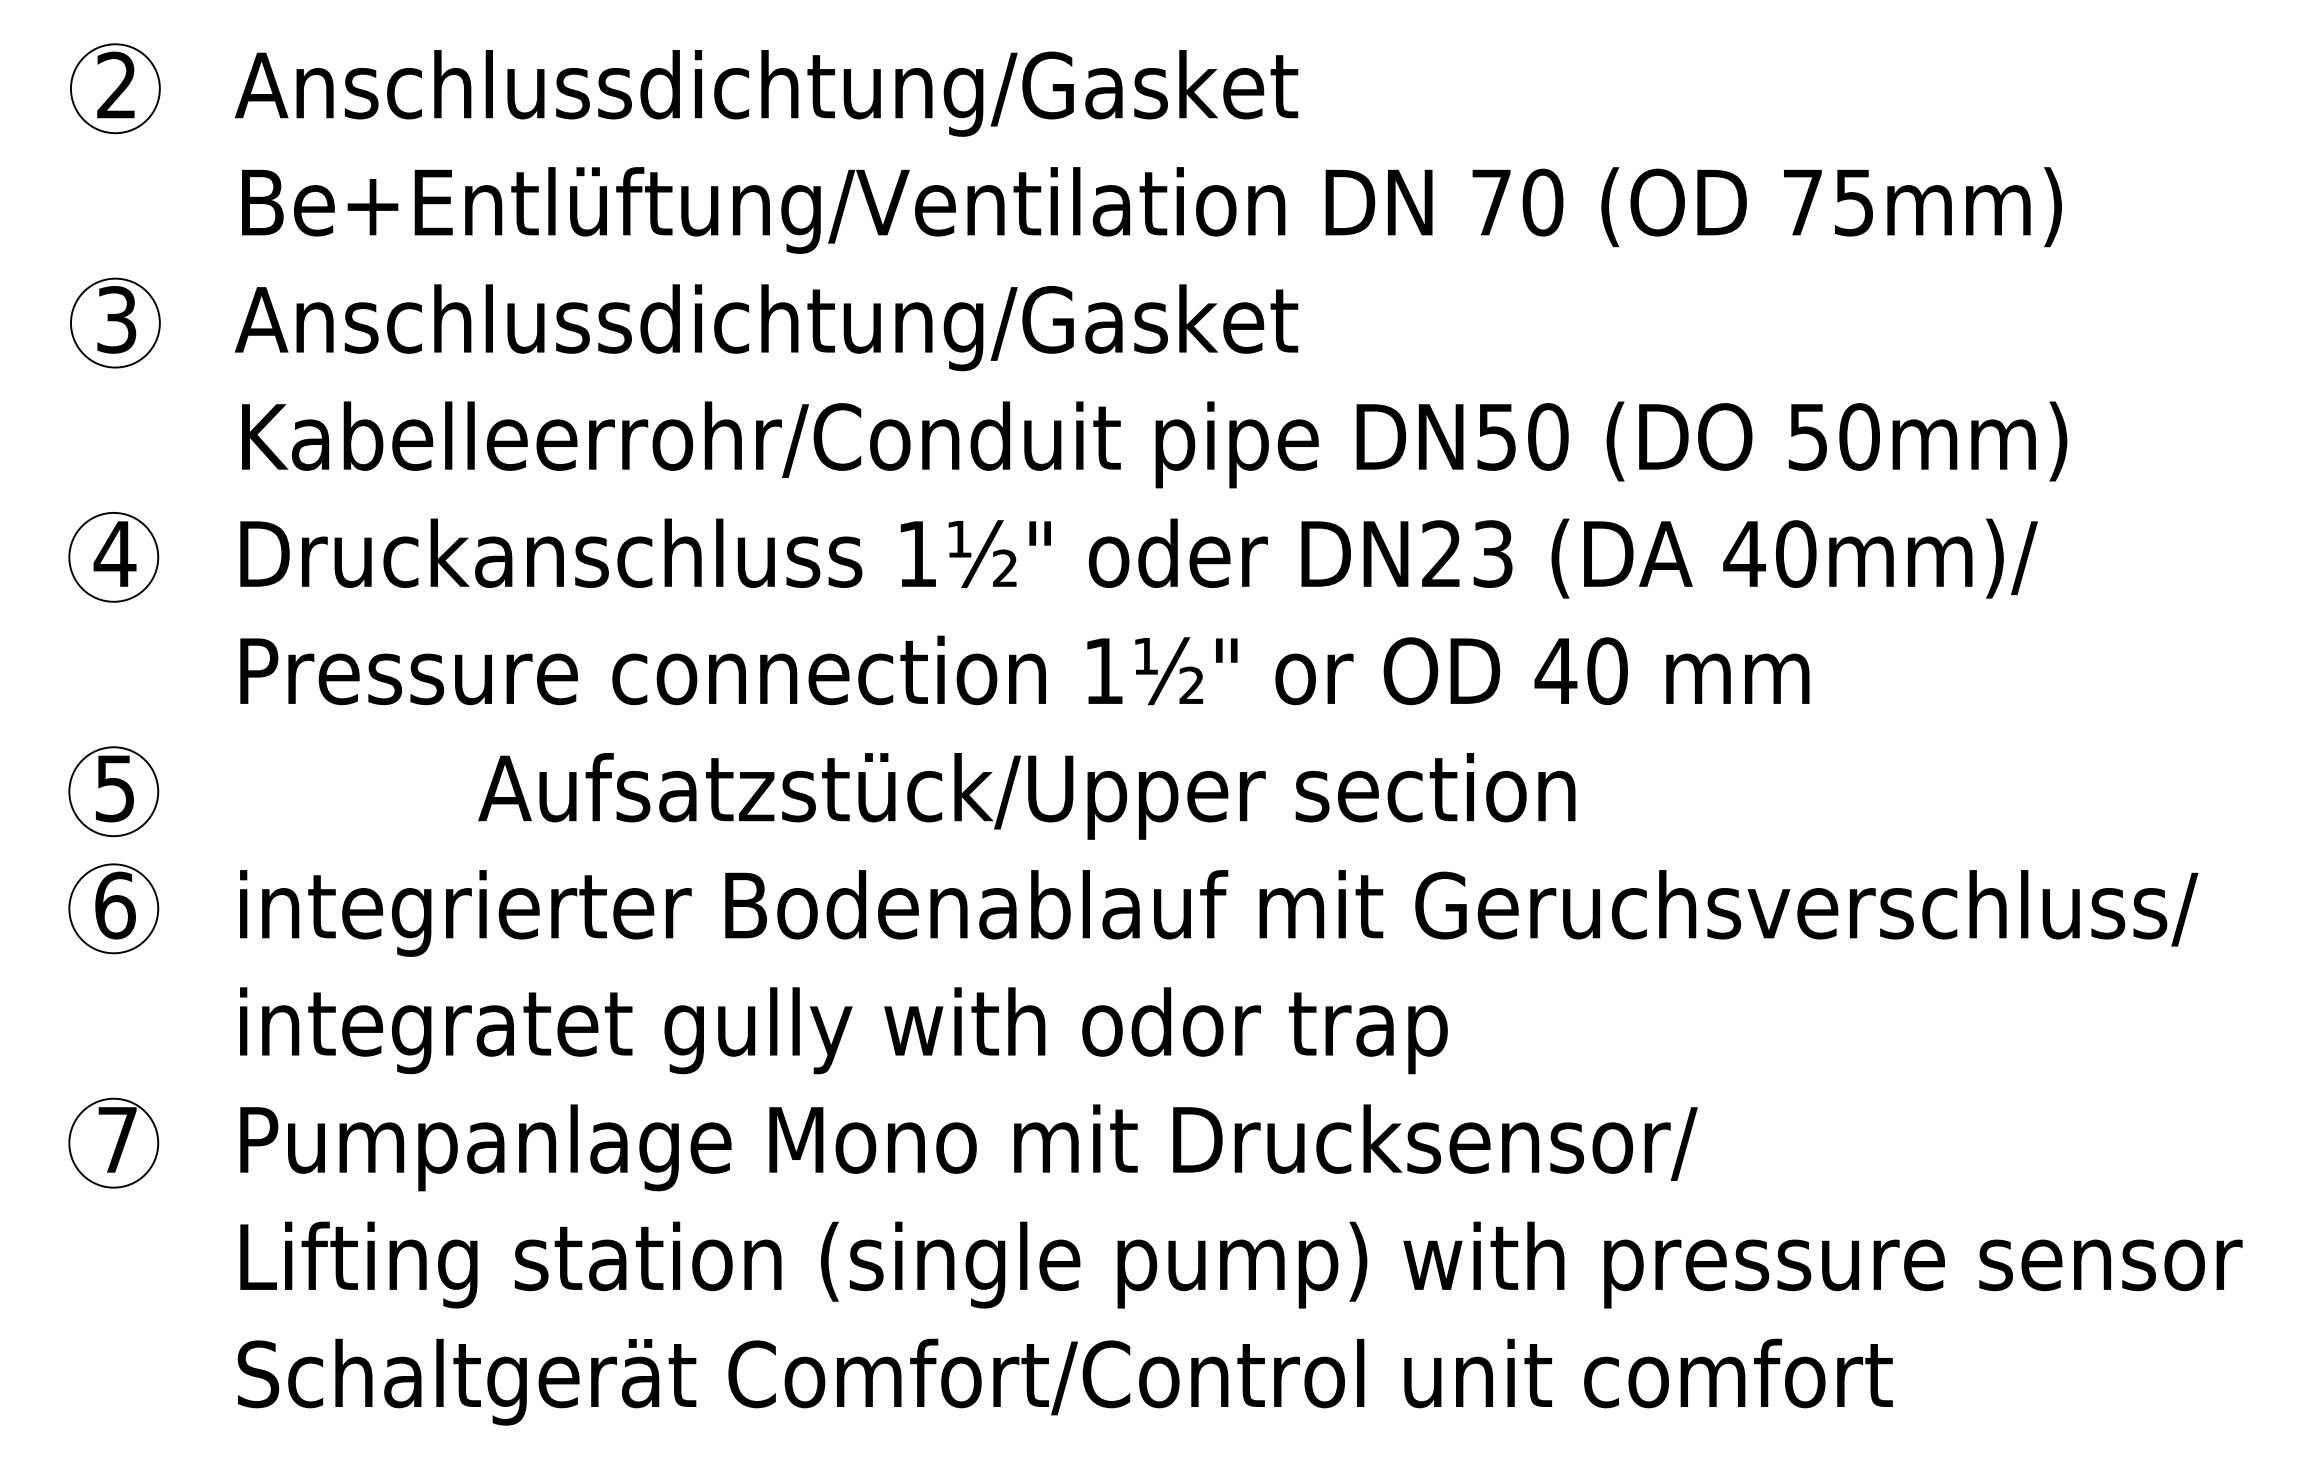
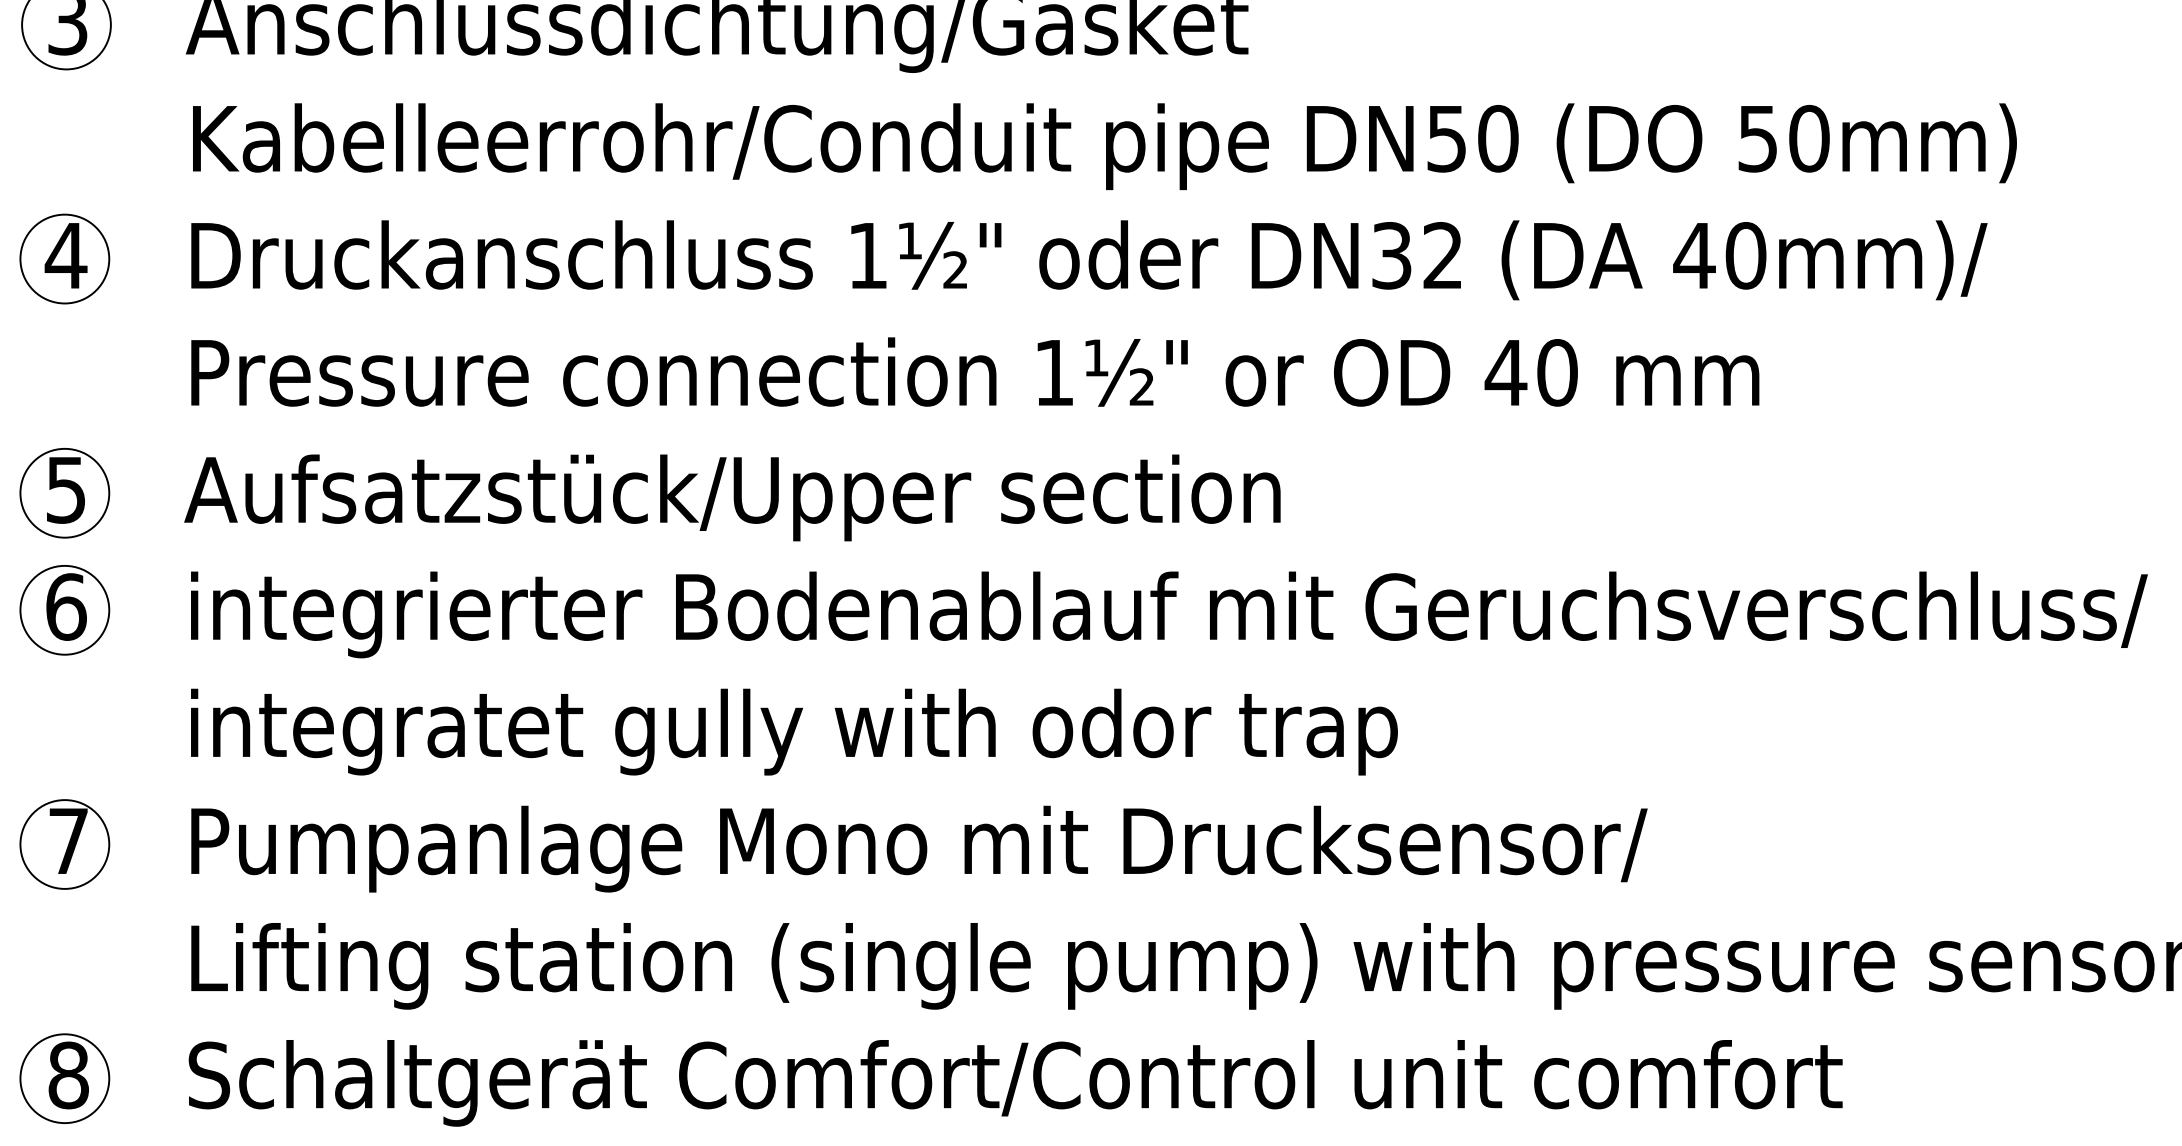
text: (1467, 553) -> (1417, 255), DN23 -> DN32
text: (1026, 796) -> (732, 498), moved
part: (113, 1377) -> (64, 1078), added

